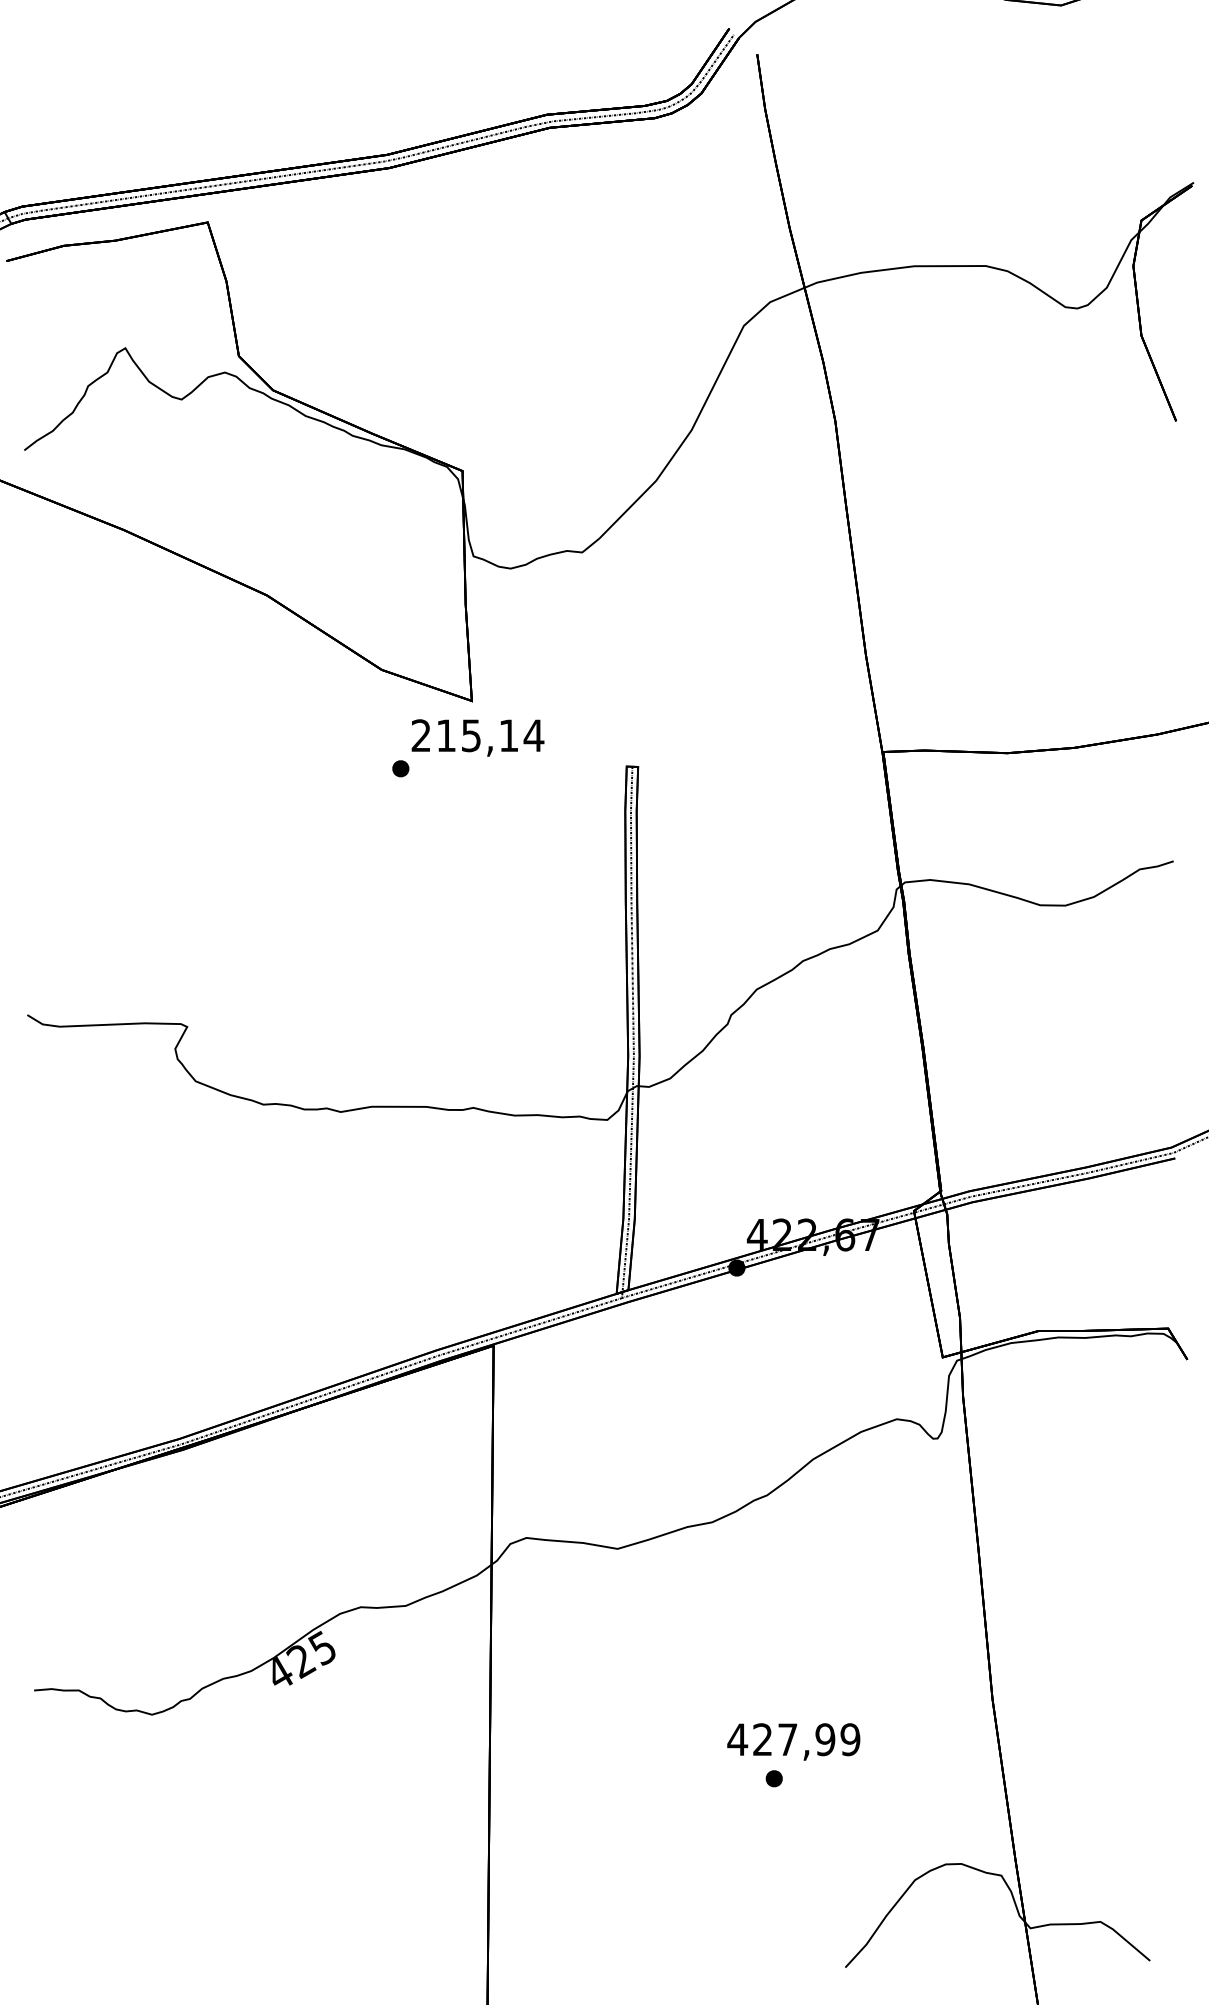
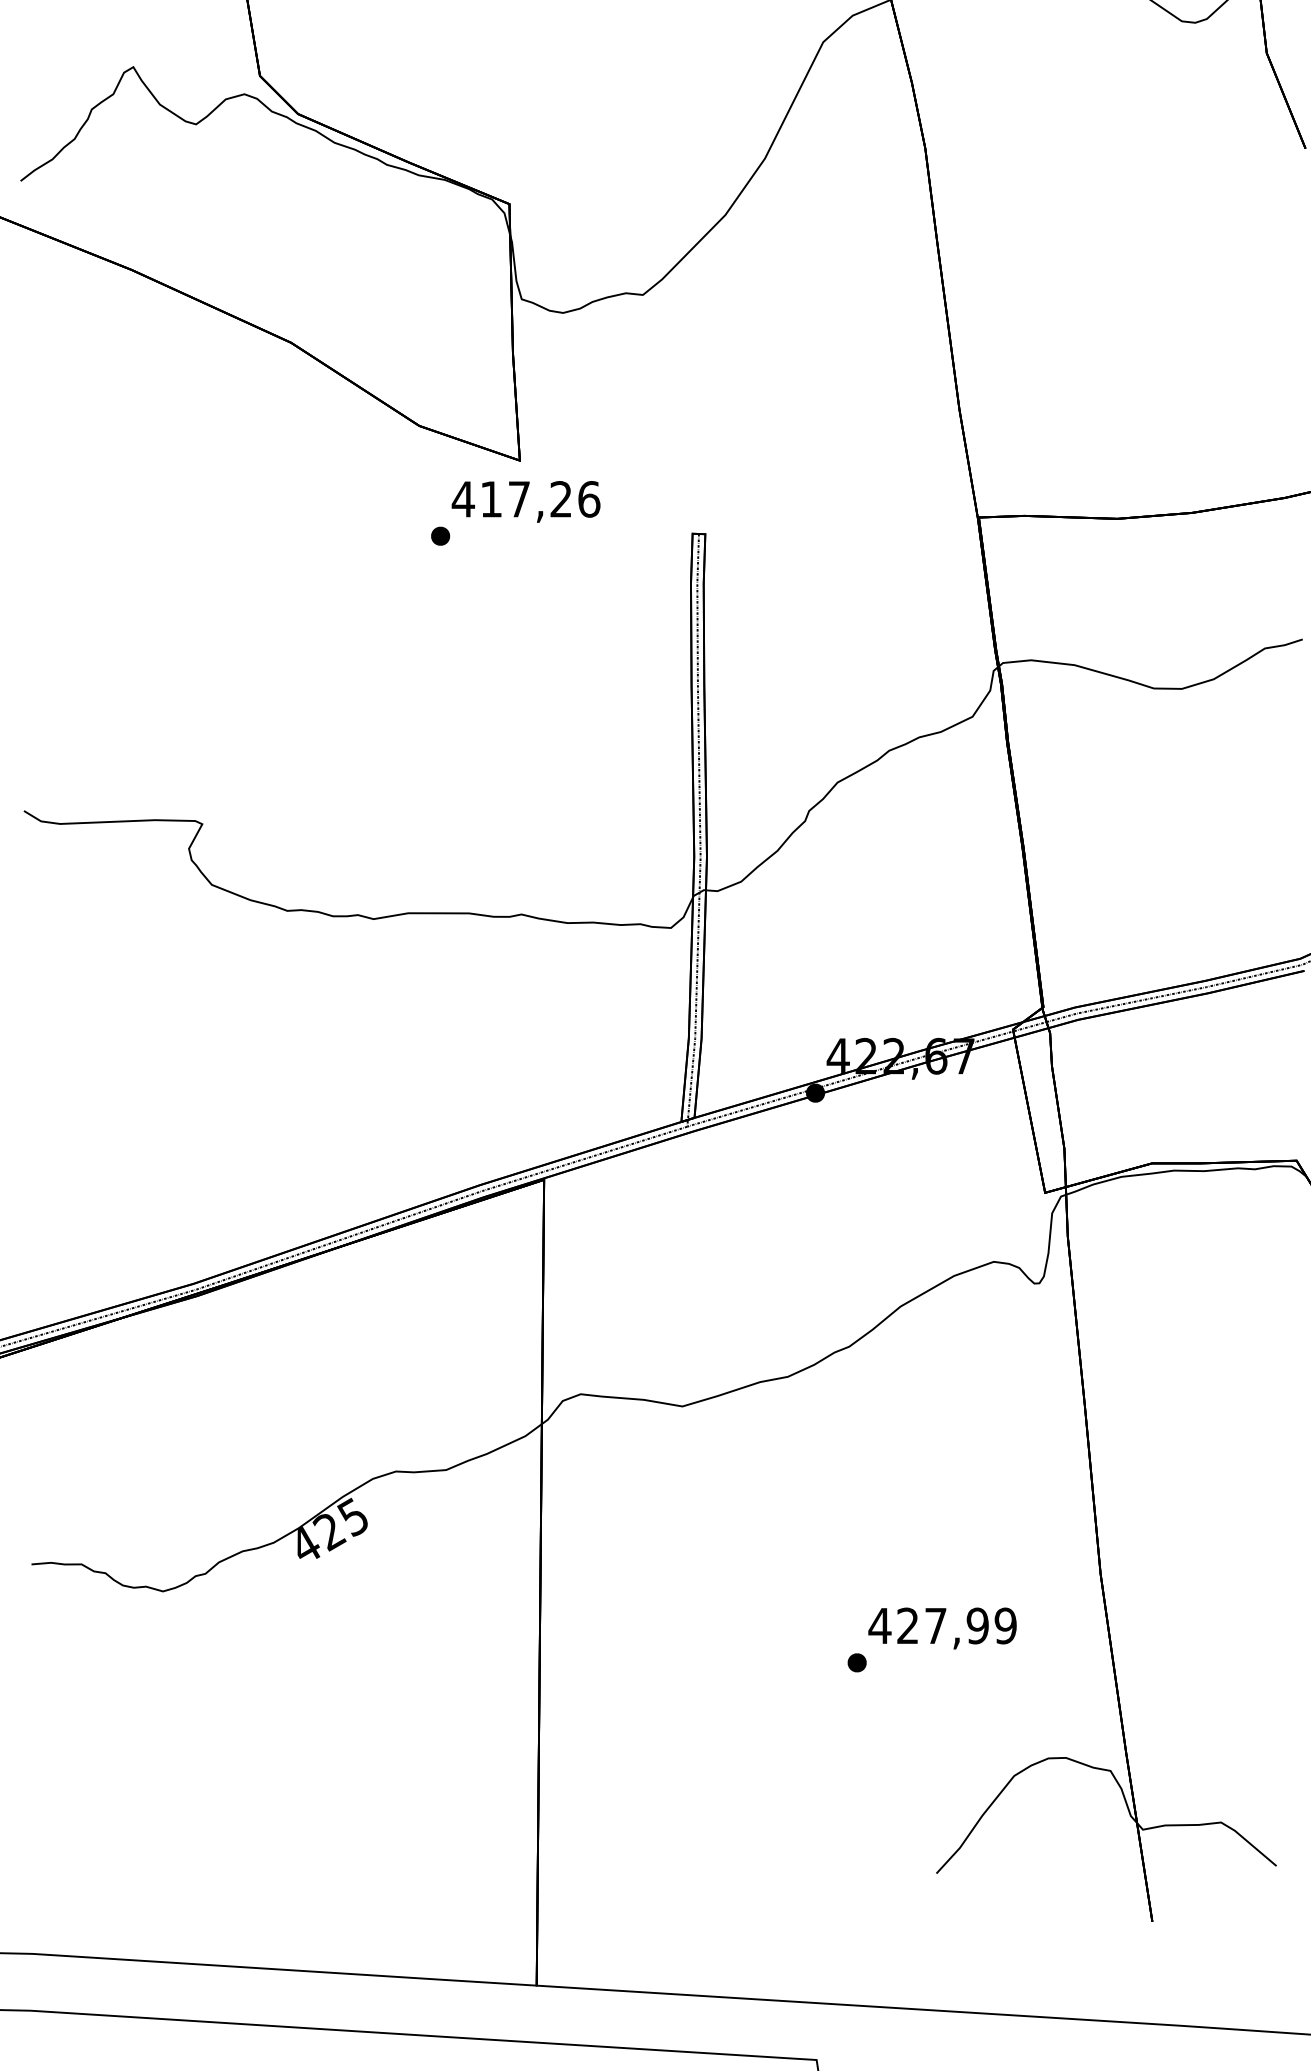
text: (477, 735) -> (526, 499), 215,14 -> 417,26
text: (793, 1741) -> (942, 1627), moved

